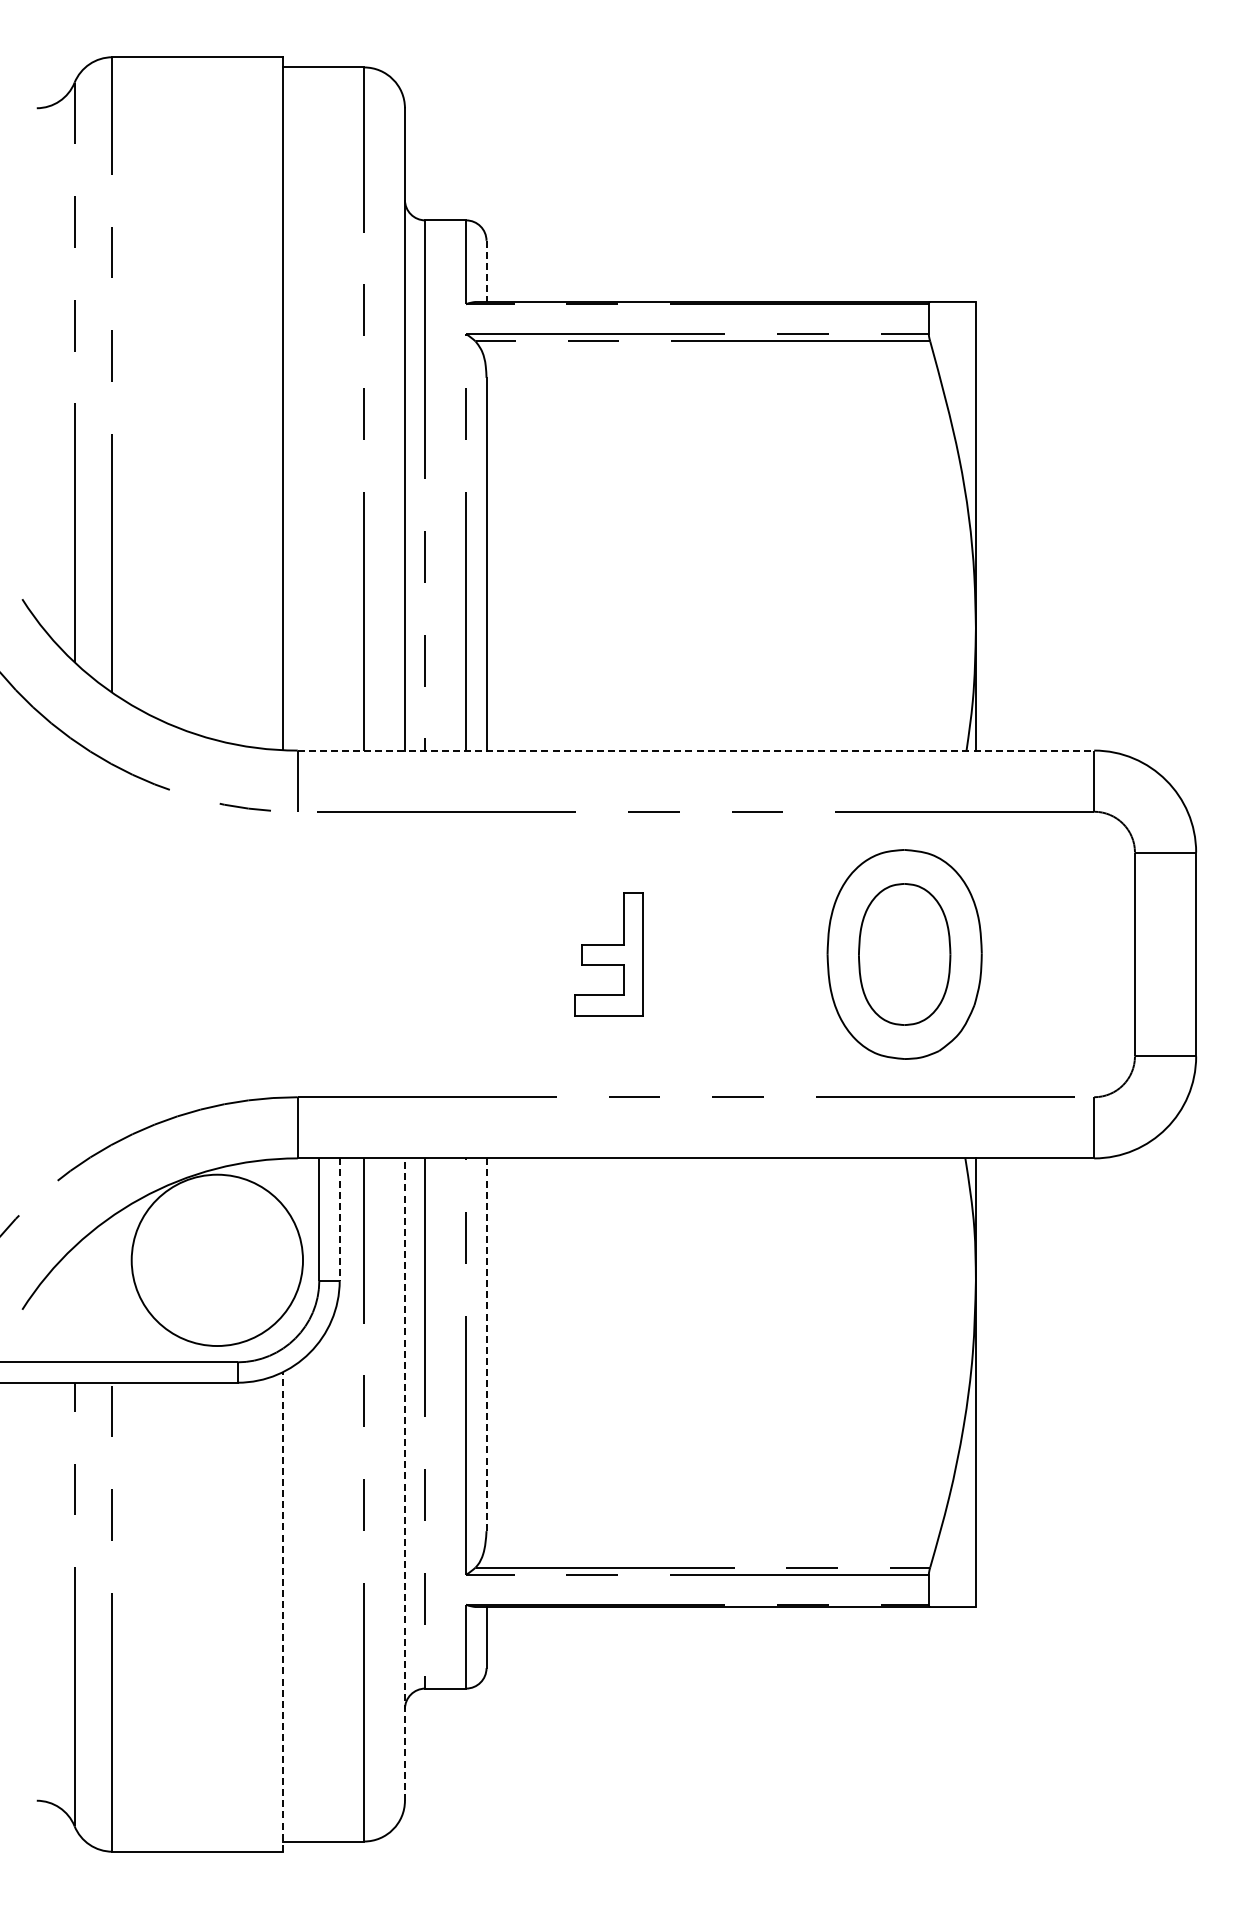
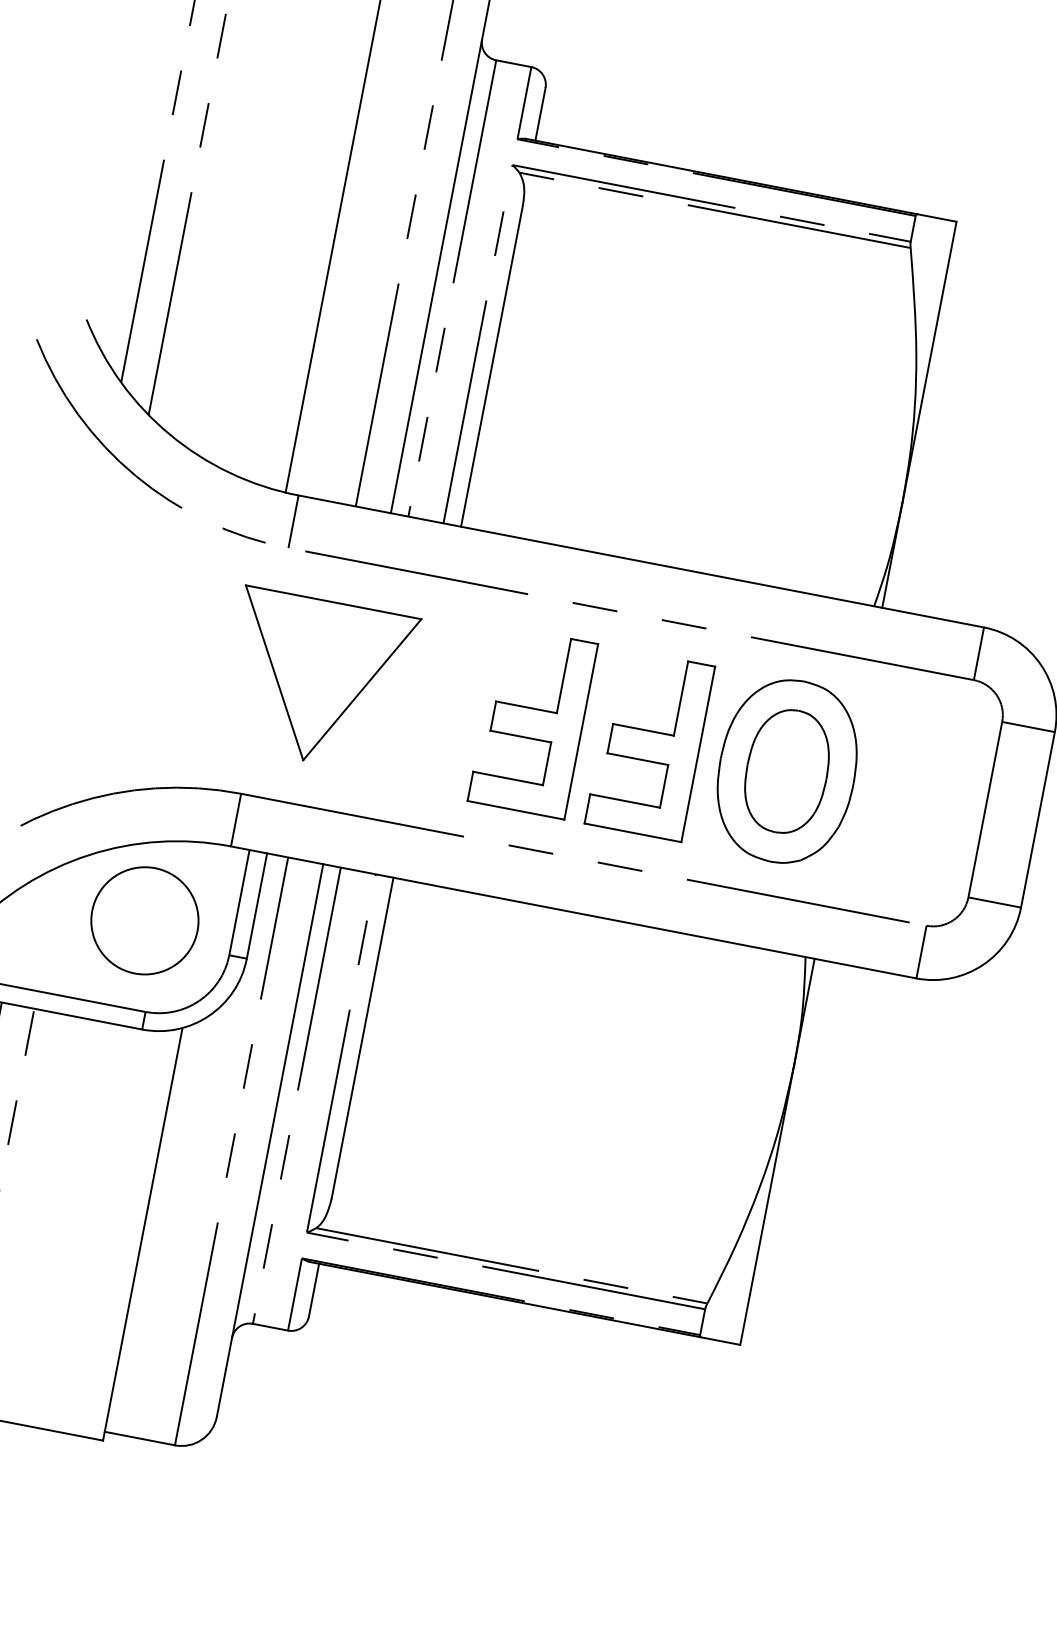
line: (486, 271) -> (540, 114), dashed -> solid
line: (696, 750) -> (641, 561), dashed -> solid
part: (360, 954) -> (318, 681), added
part: (608, 954) -> (532, 722), size x1.67
part: (744, 954) -> (649, 744), added
line: (339, 1220) -> (256, 906), dashed -> solid
circle: (217, 1260) -> (145, 920), size x0.71
line: (486, 1345) -> (362, 1038), dashed -> solid
line: (404, 1479) -> (269, 1140), dashed -> solid
line: (282, 1612) -> (142, 1234), dashed -> solid

